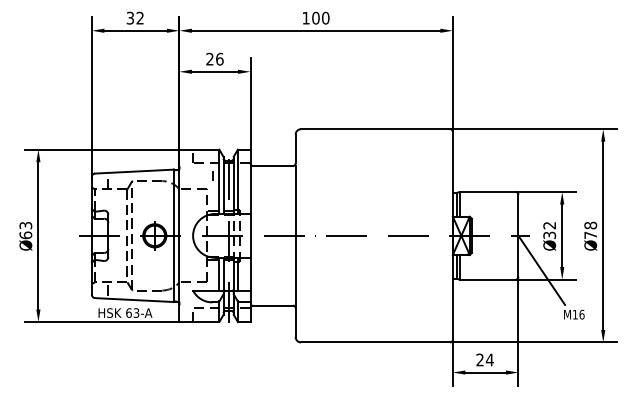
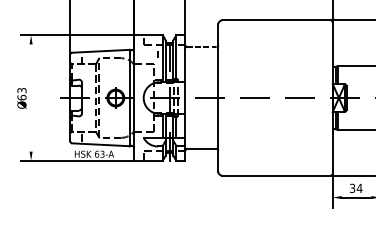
line: (273, 166) -> (202, 47), solid -> dashed
line: (38, 235) -> (31, 97), removed
text: (479, 360) -> (352, 188), 24 -> 34

